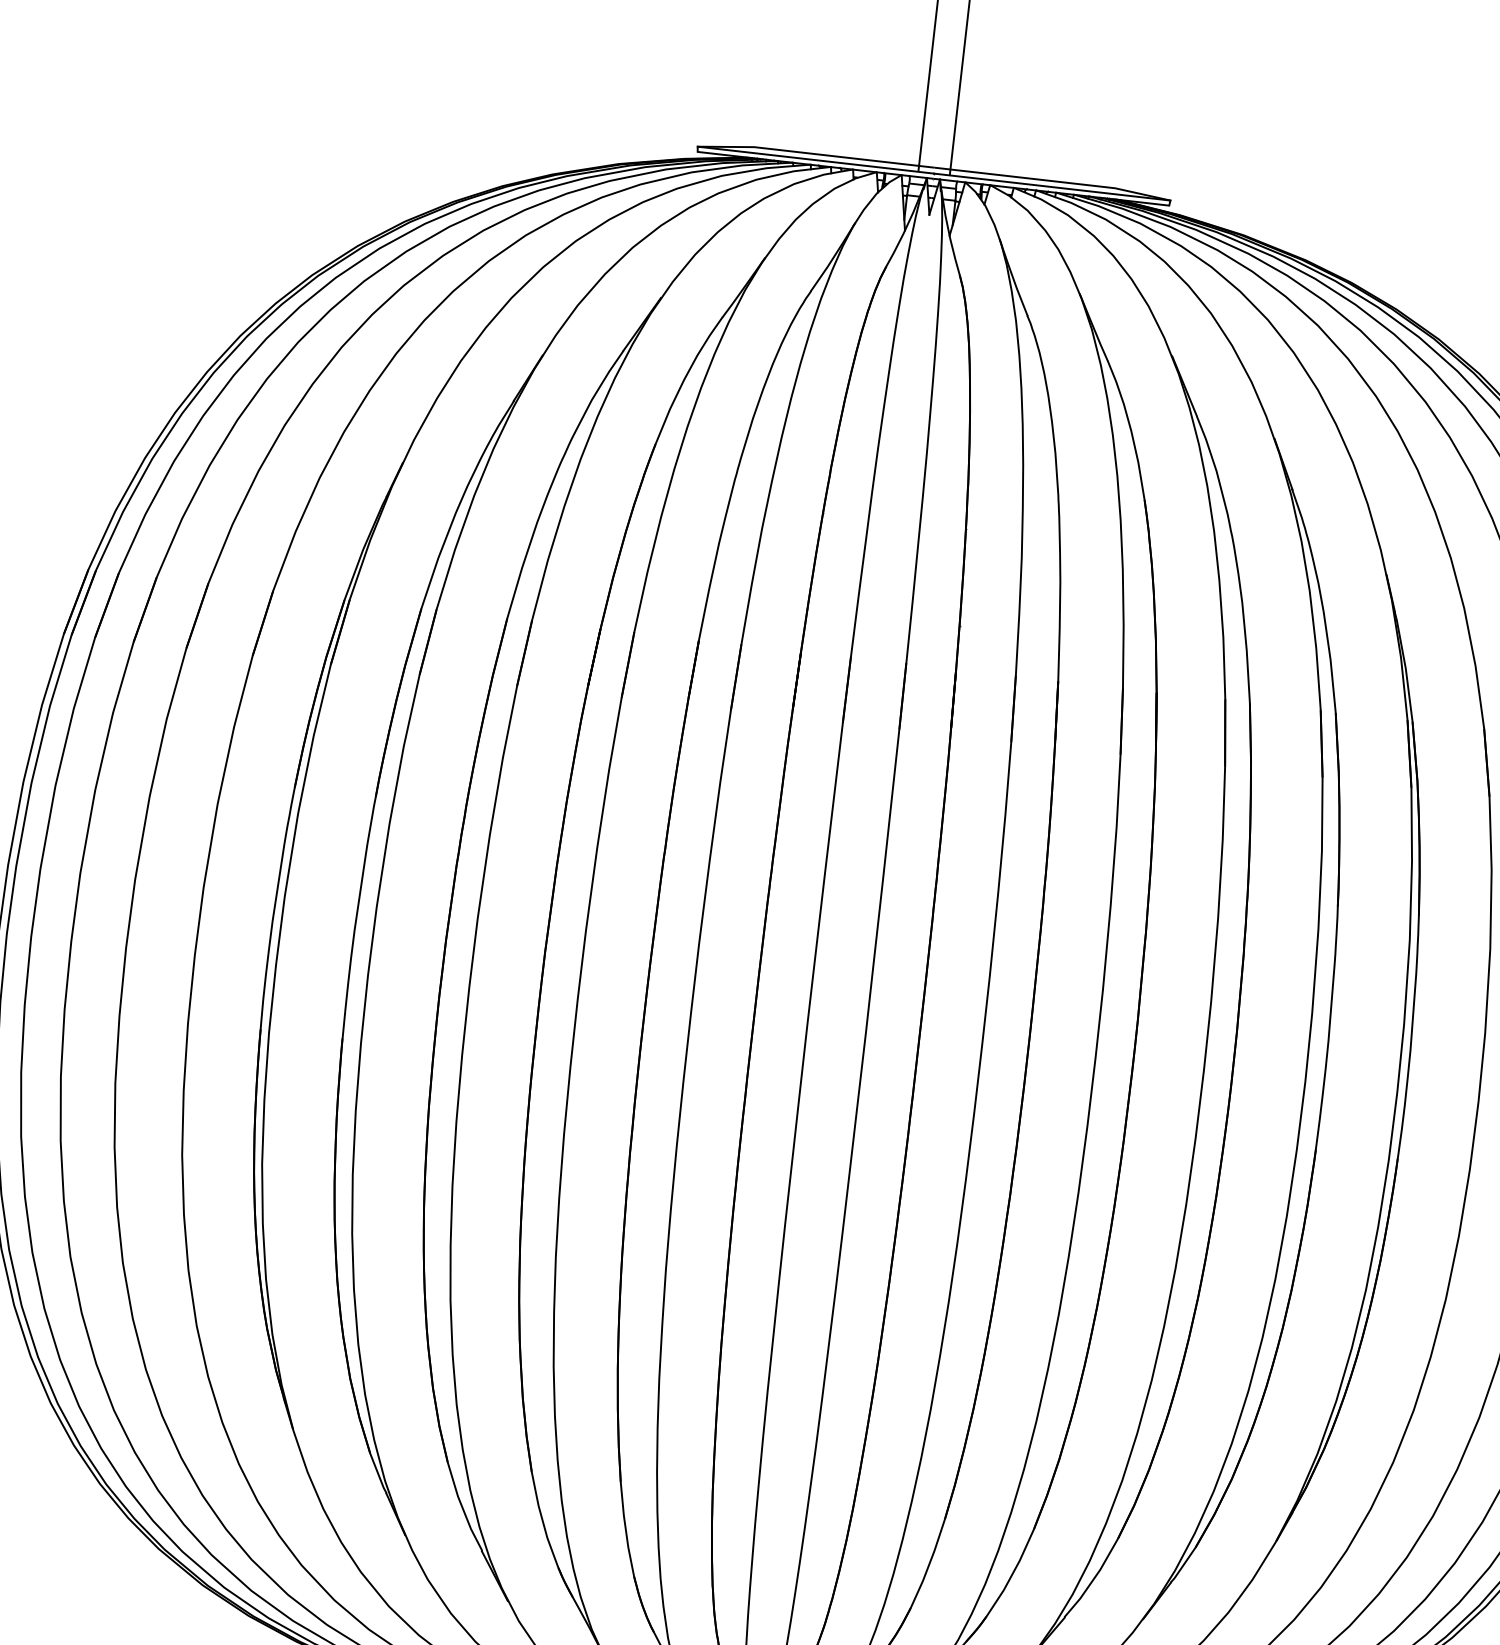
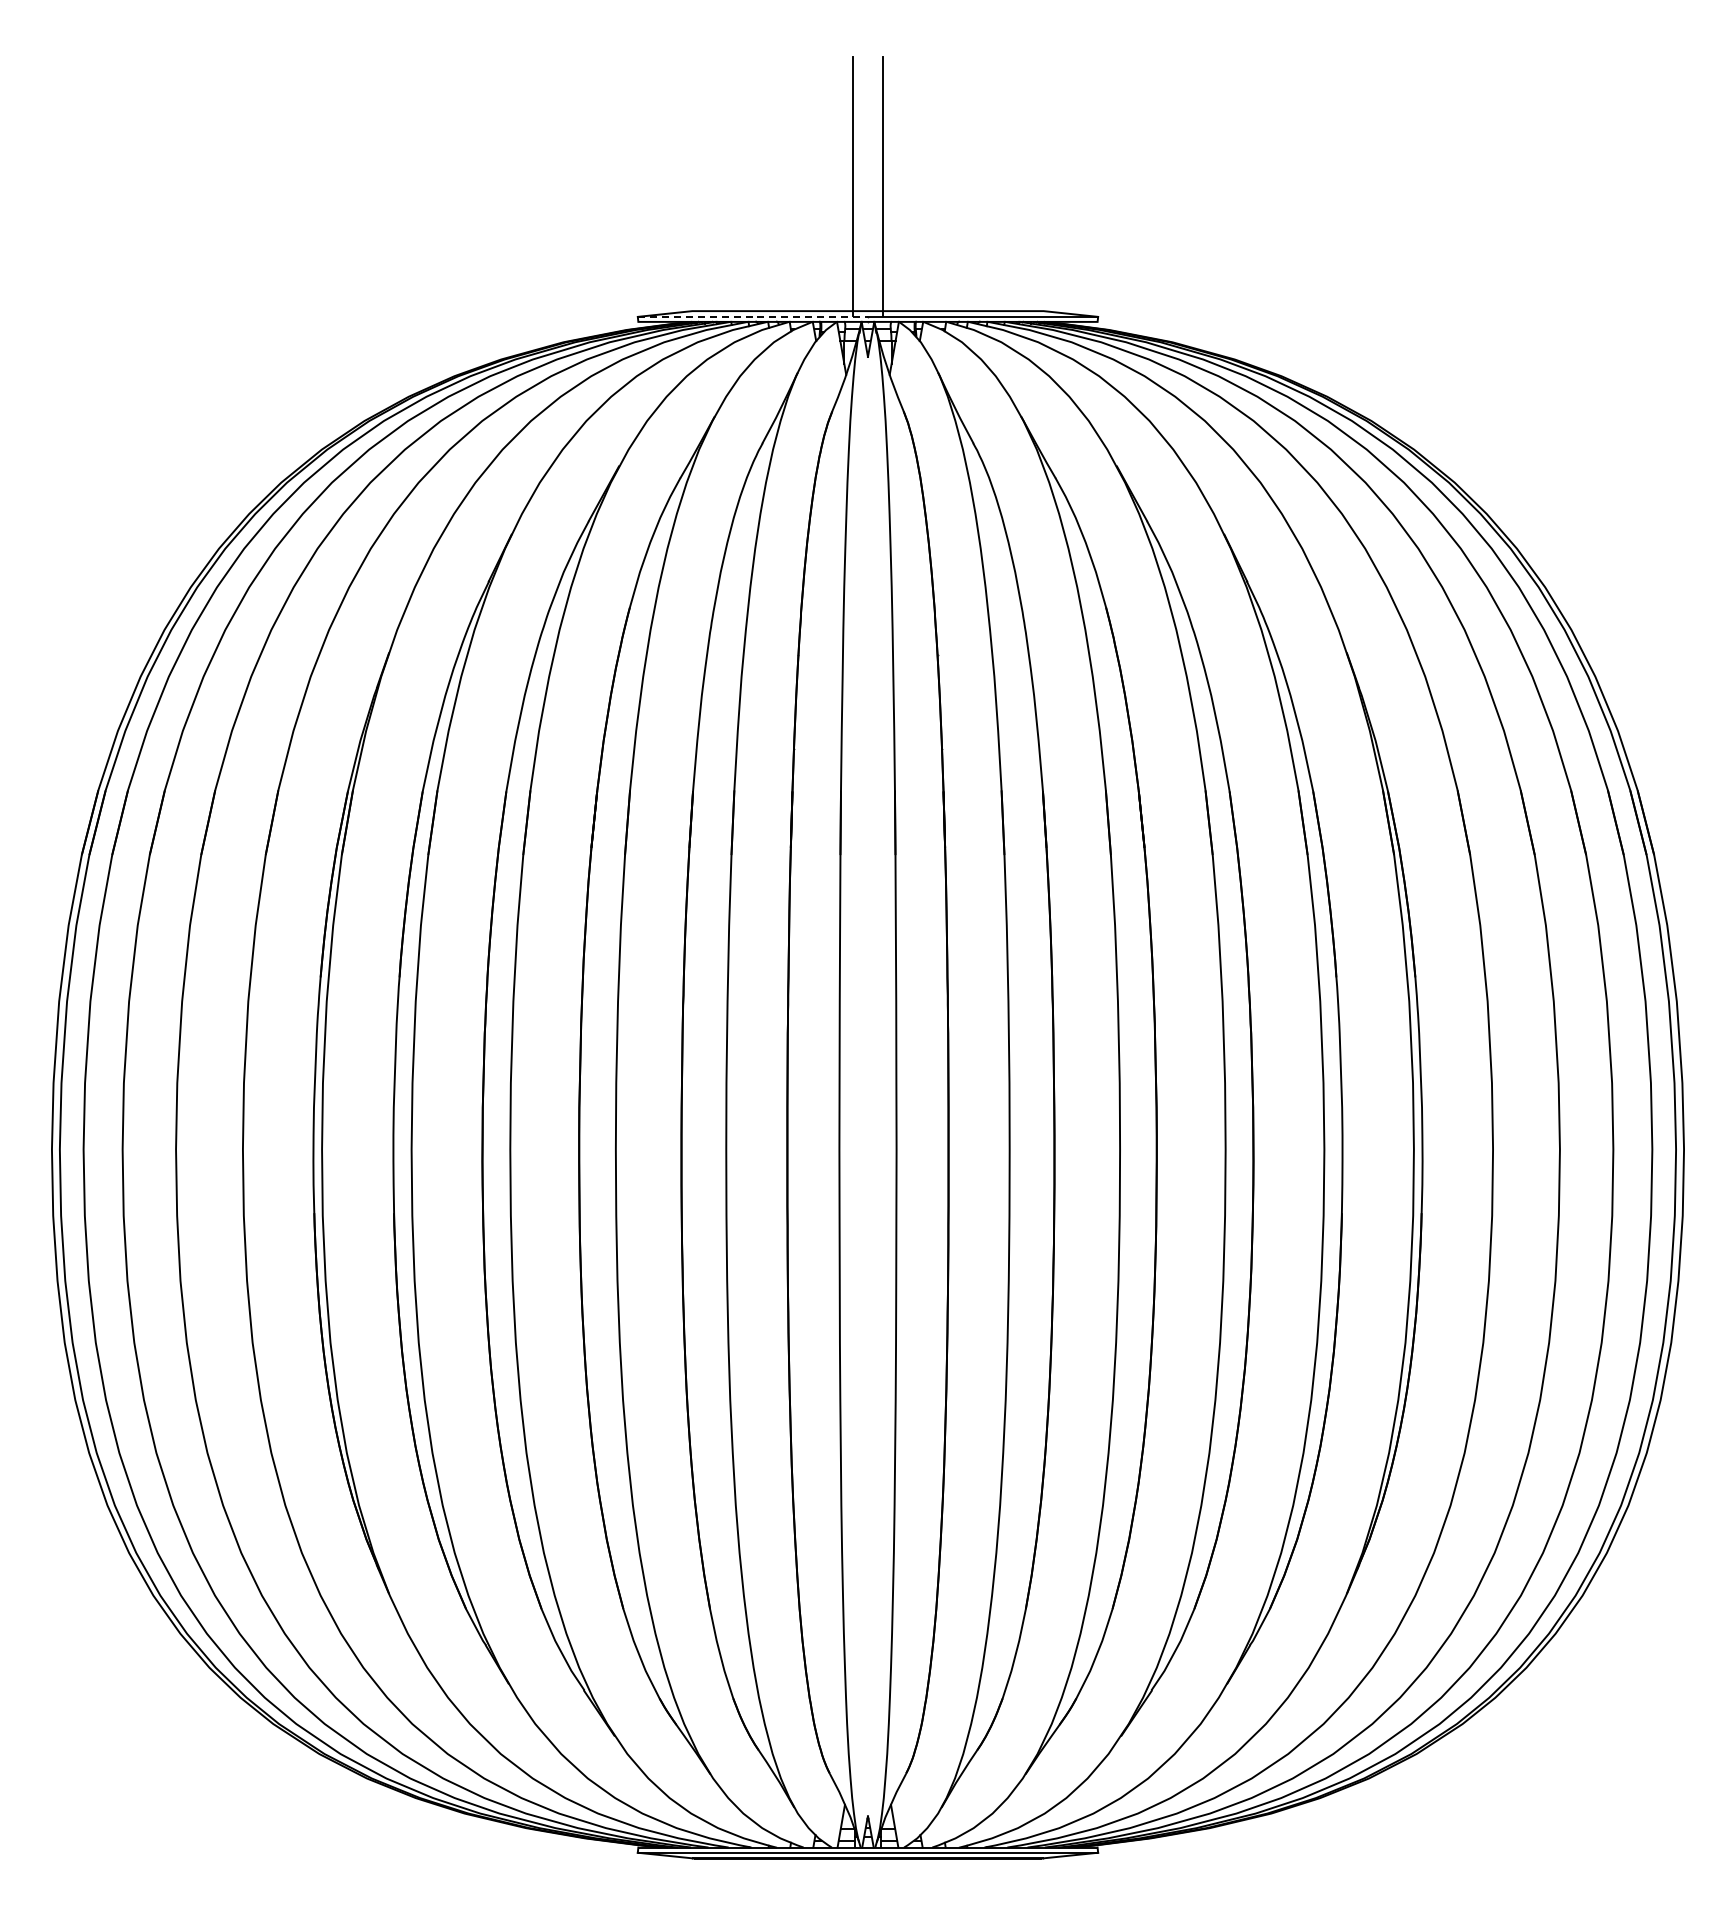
line: (816, 159) -> (753, 316), solid -> dashed

